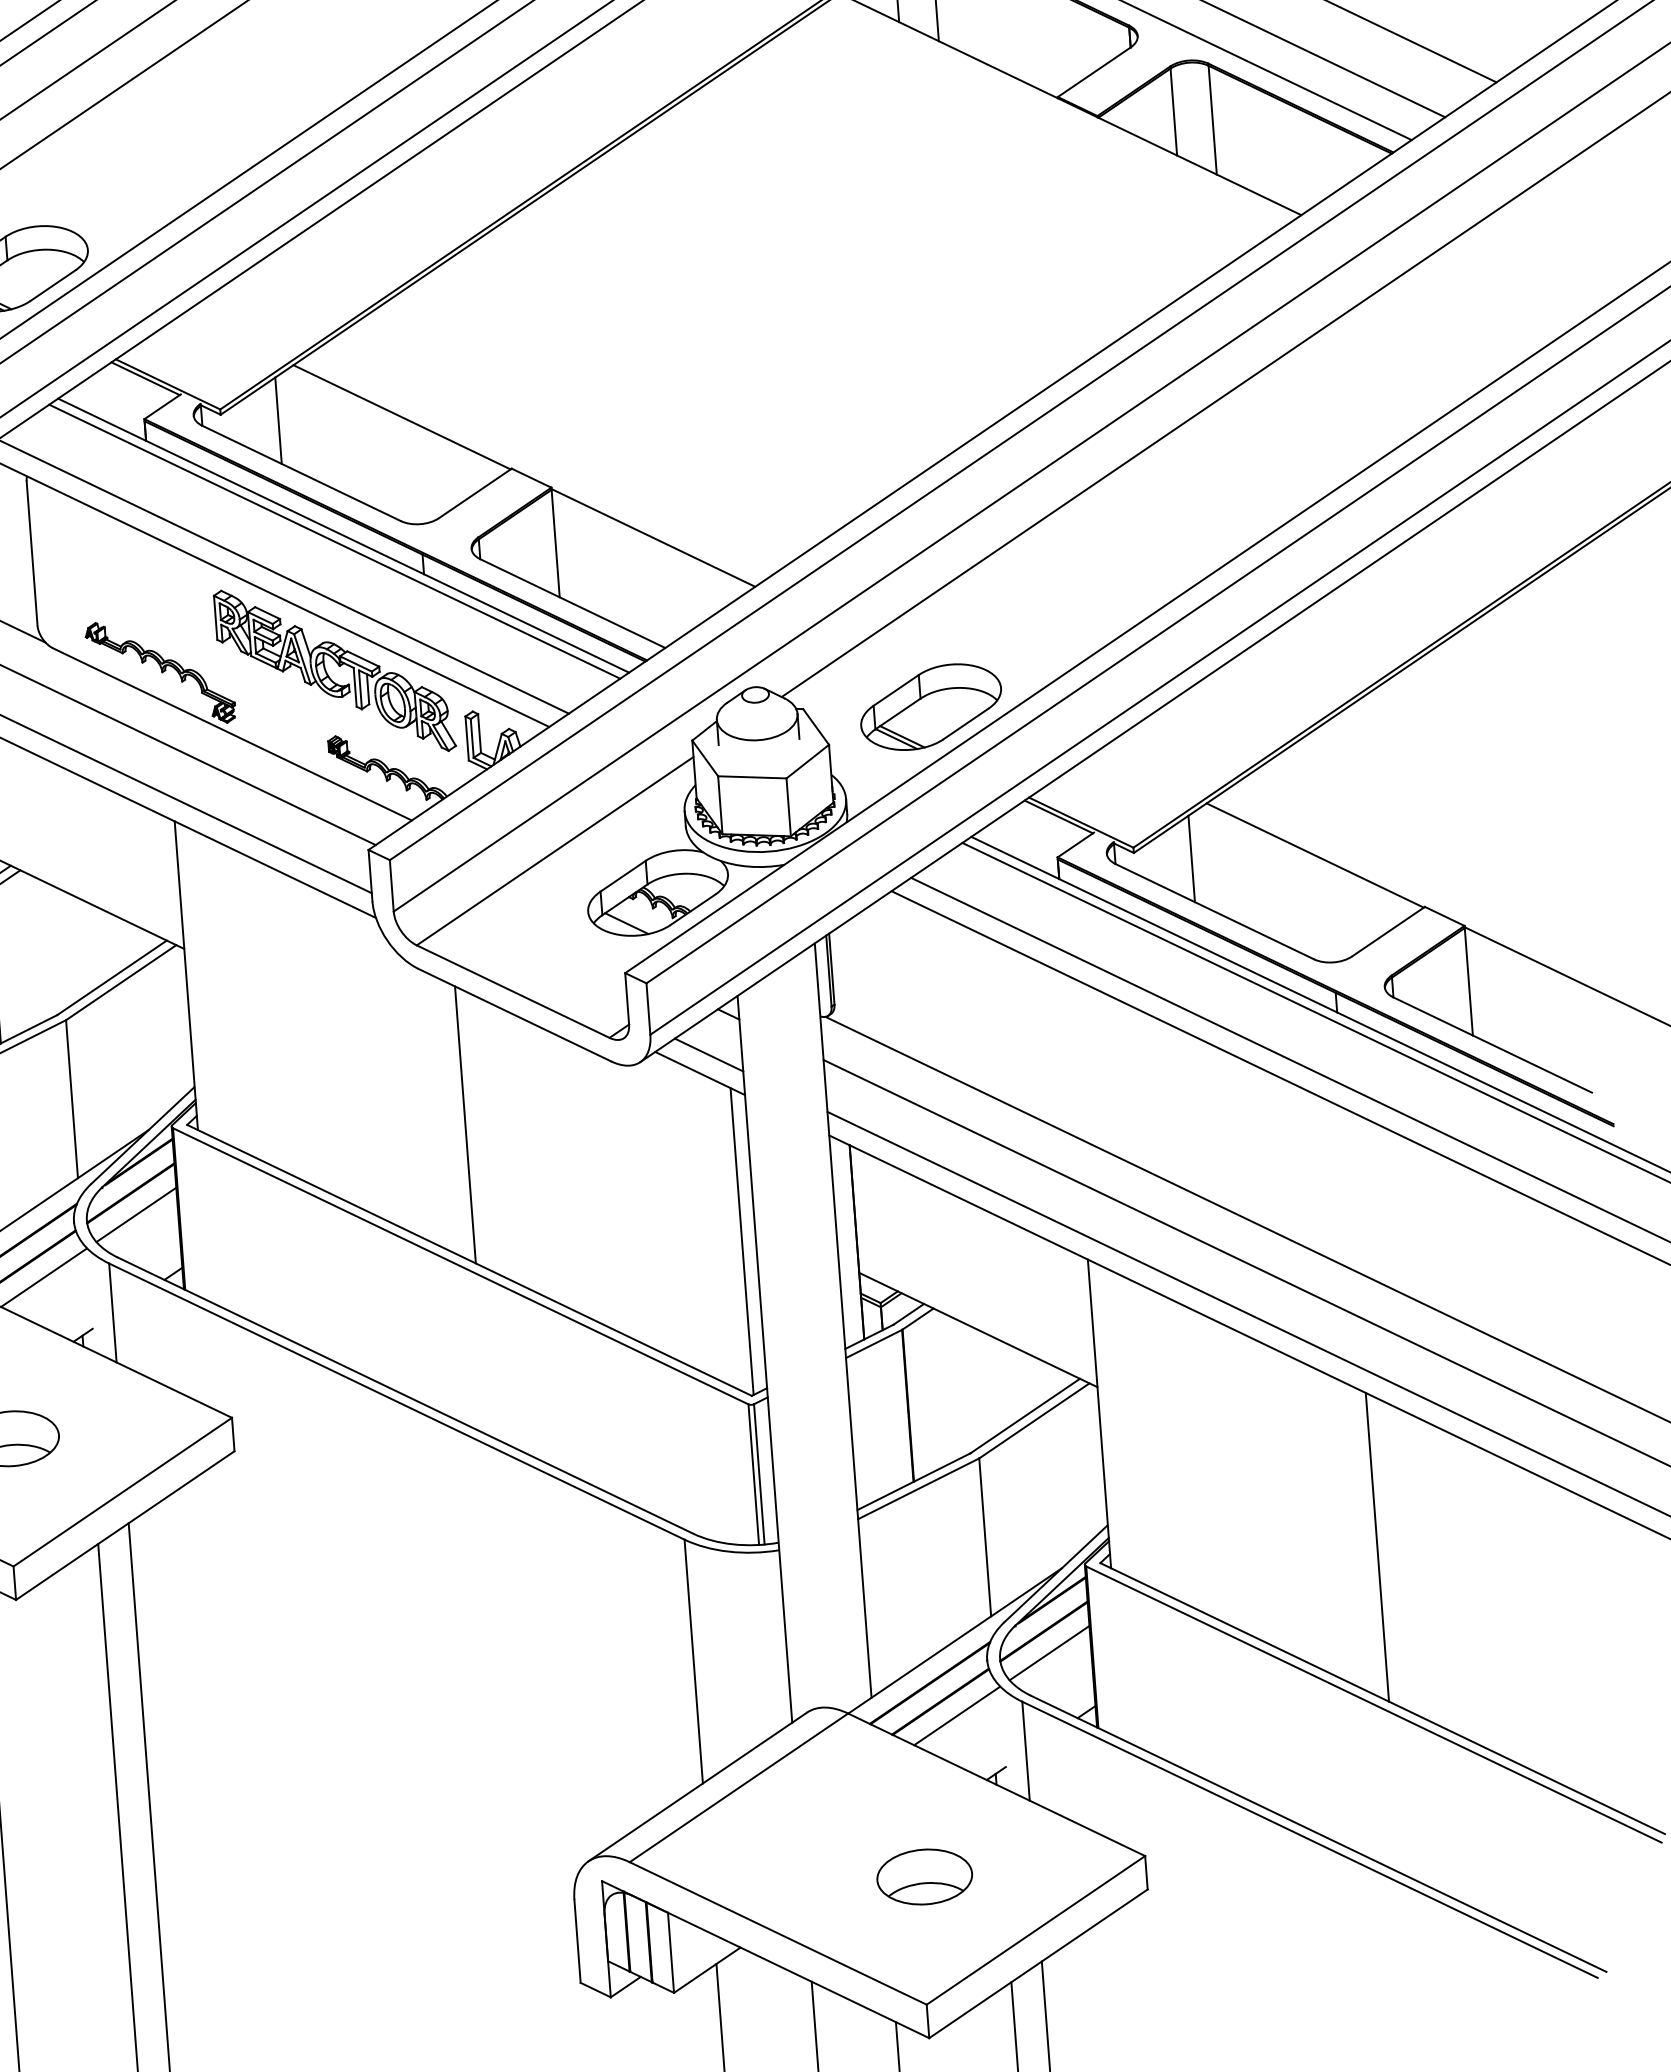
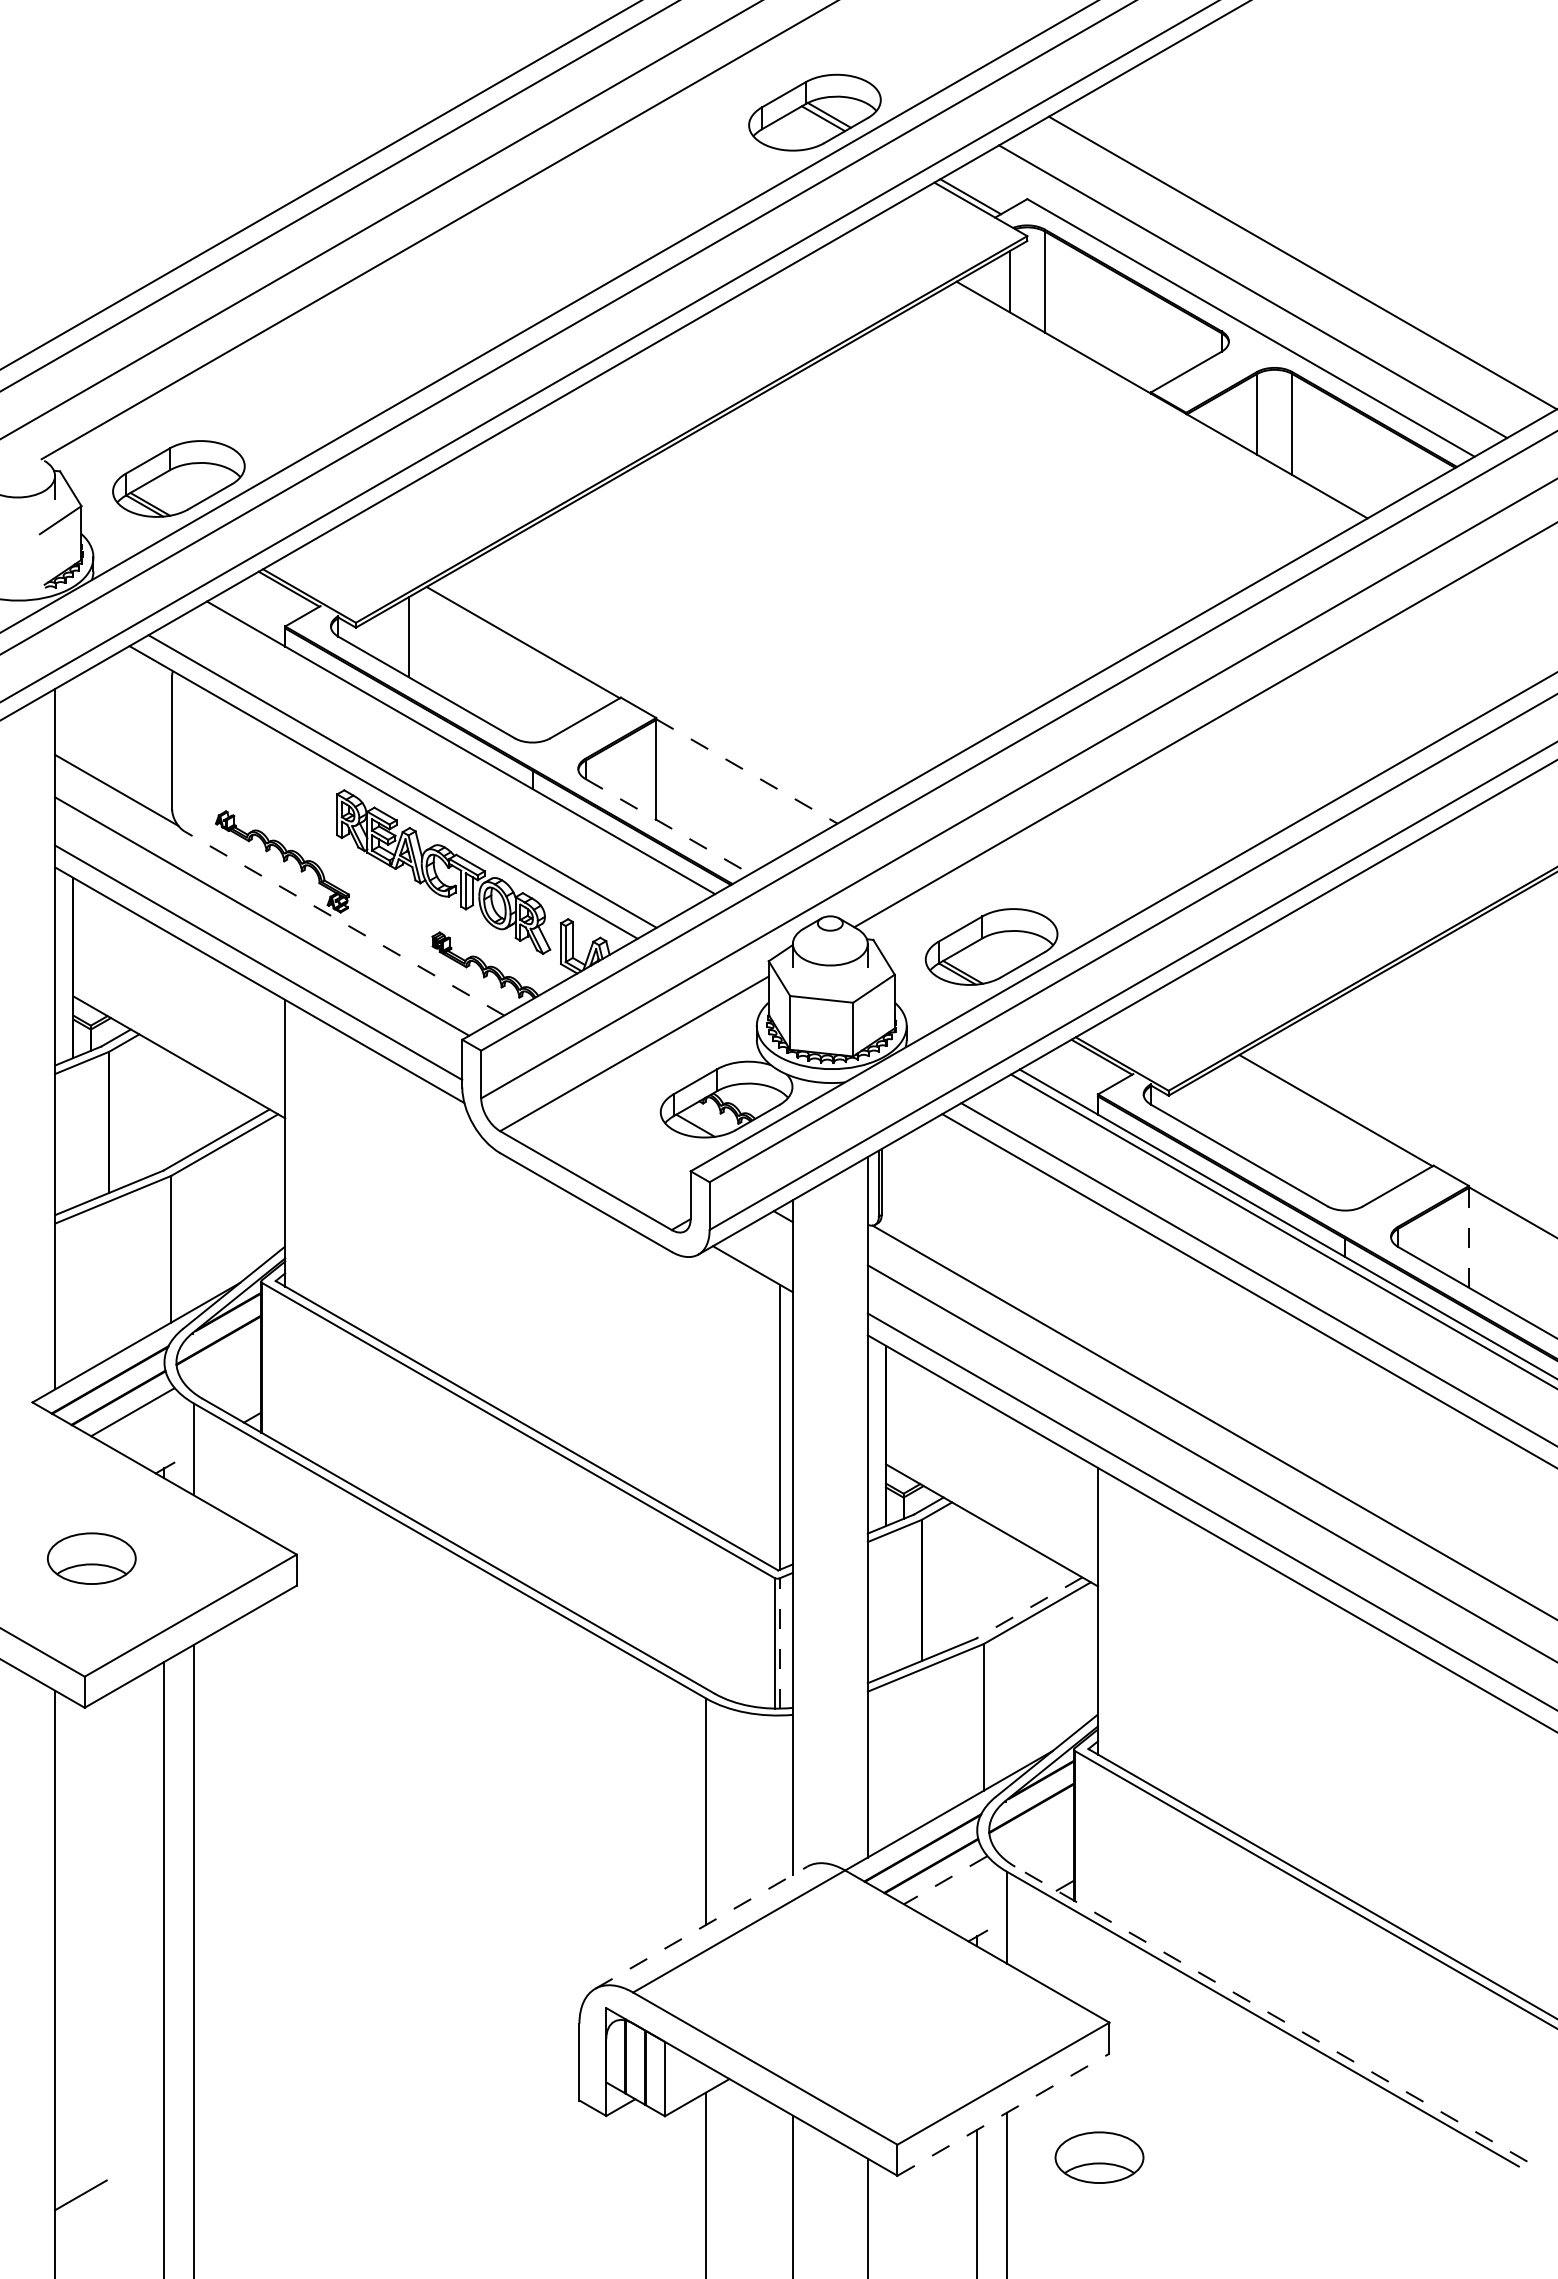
line: (652, 538) -> (746, 771), solid -> dashed
line: (334, 541) -> (452, 752), removed
line: (573, 603) -> (668, 826), solid -> dashed
line: (232, 734) -> (344, 923), solid -> dashed
line: (1191, 859) -> (1221, 1105), removed
line: (1469, 981) -> (1469, 1237), solid -> dashed
line: (708, 1054) -> (761, 1252), removed
line: (465, 1123) -> (532, 1299), removed
line: (136, 1214) -> (222, 1360), removed
line: (1024, 1416) -> (1028, 1608), solid -> dashed
line: (759, 1473) -> (779, 1642), solid -> dashed
line: (1377, 1547) -> (1345, 1753), removed
line: (1049, 1652) -> (1035, 1828), removed
line: (957, 1716) -> (945, 1880), solid -> dashed
line: (698, 1786) -> (701, 1927), solid -> dashed
line: (1317, 1833) -> (1270, 2013), solid -> dashed
part: (924, 1876) -> (1099, 2157), moved
line: (1038, 1963) -> (1003, 2114), solid -> dashed

